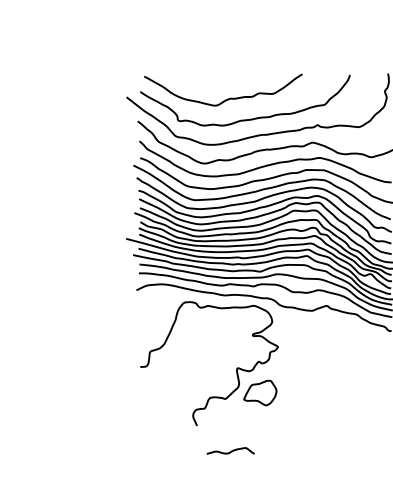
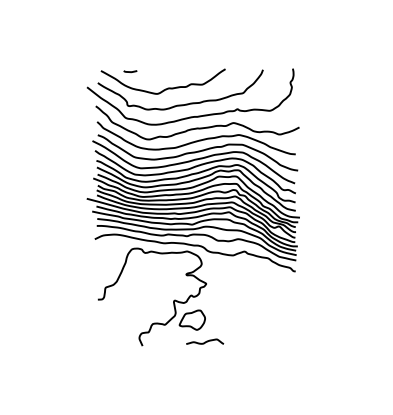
curve: (181, 77) -> (130, 71), added
curve: (231, 450) -> (205, 341), moved

